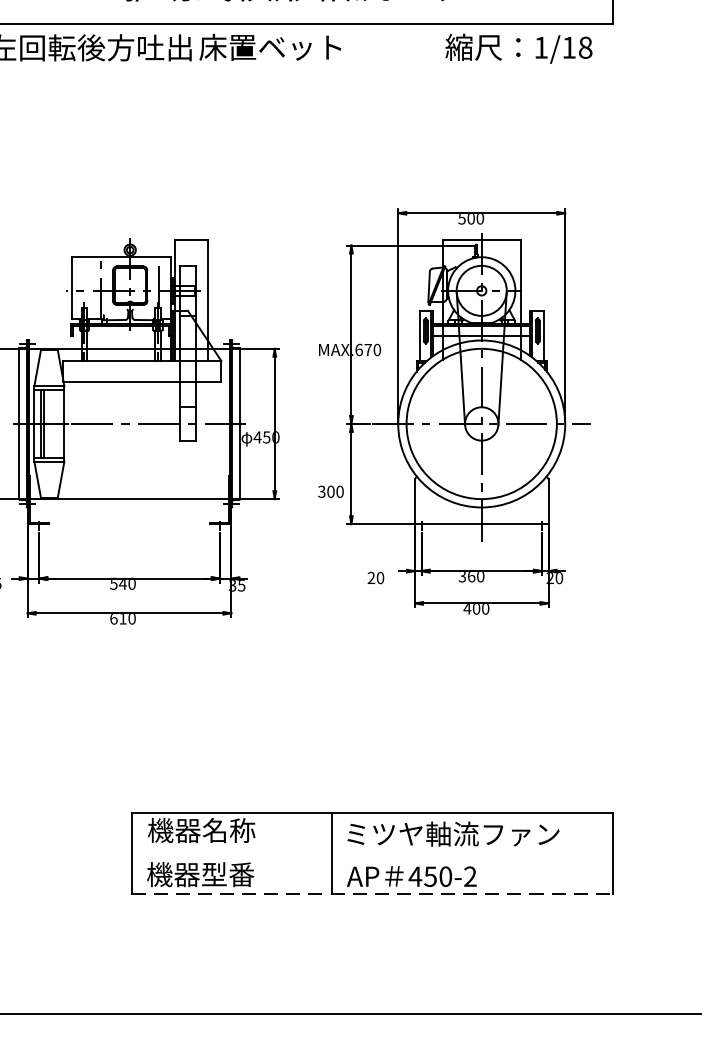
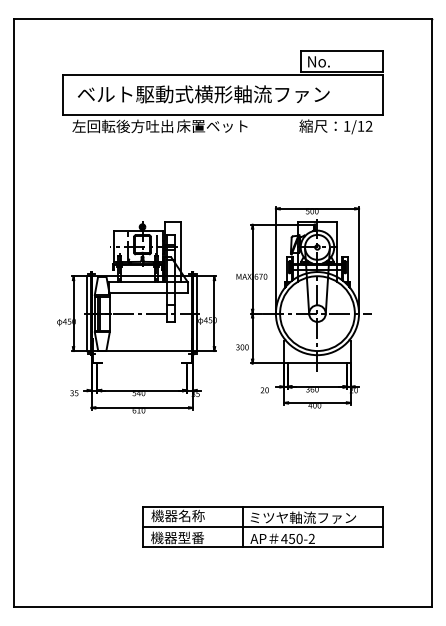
text: (584, 47) -> (368, 126), 1/18 -> 1/12
line: (371, 853) -> (262, 527), added
line: (371, 893) -> (262, 547), dashed -> solid

